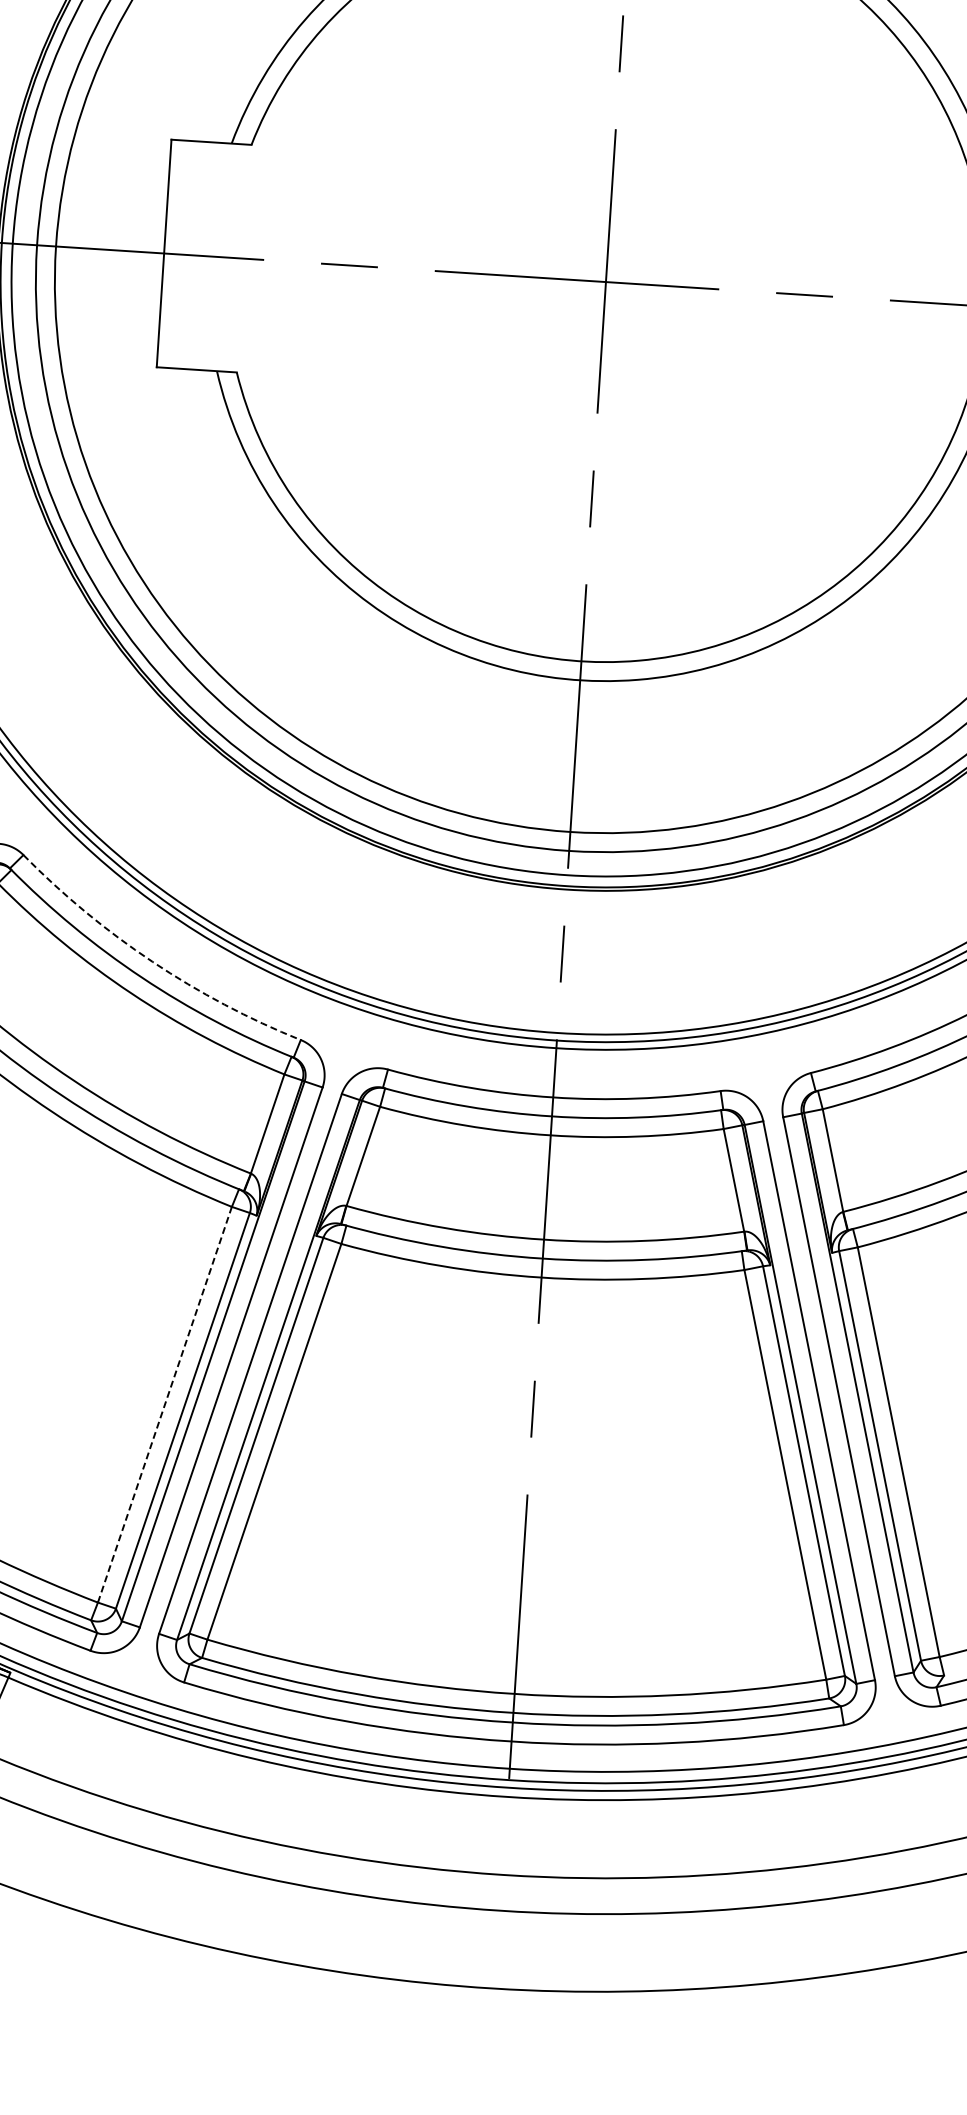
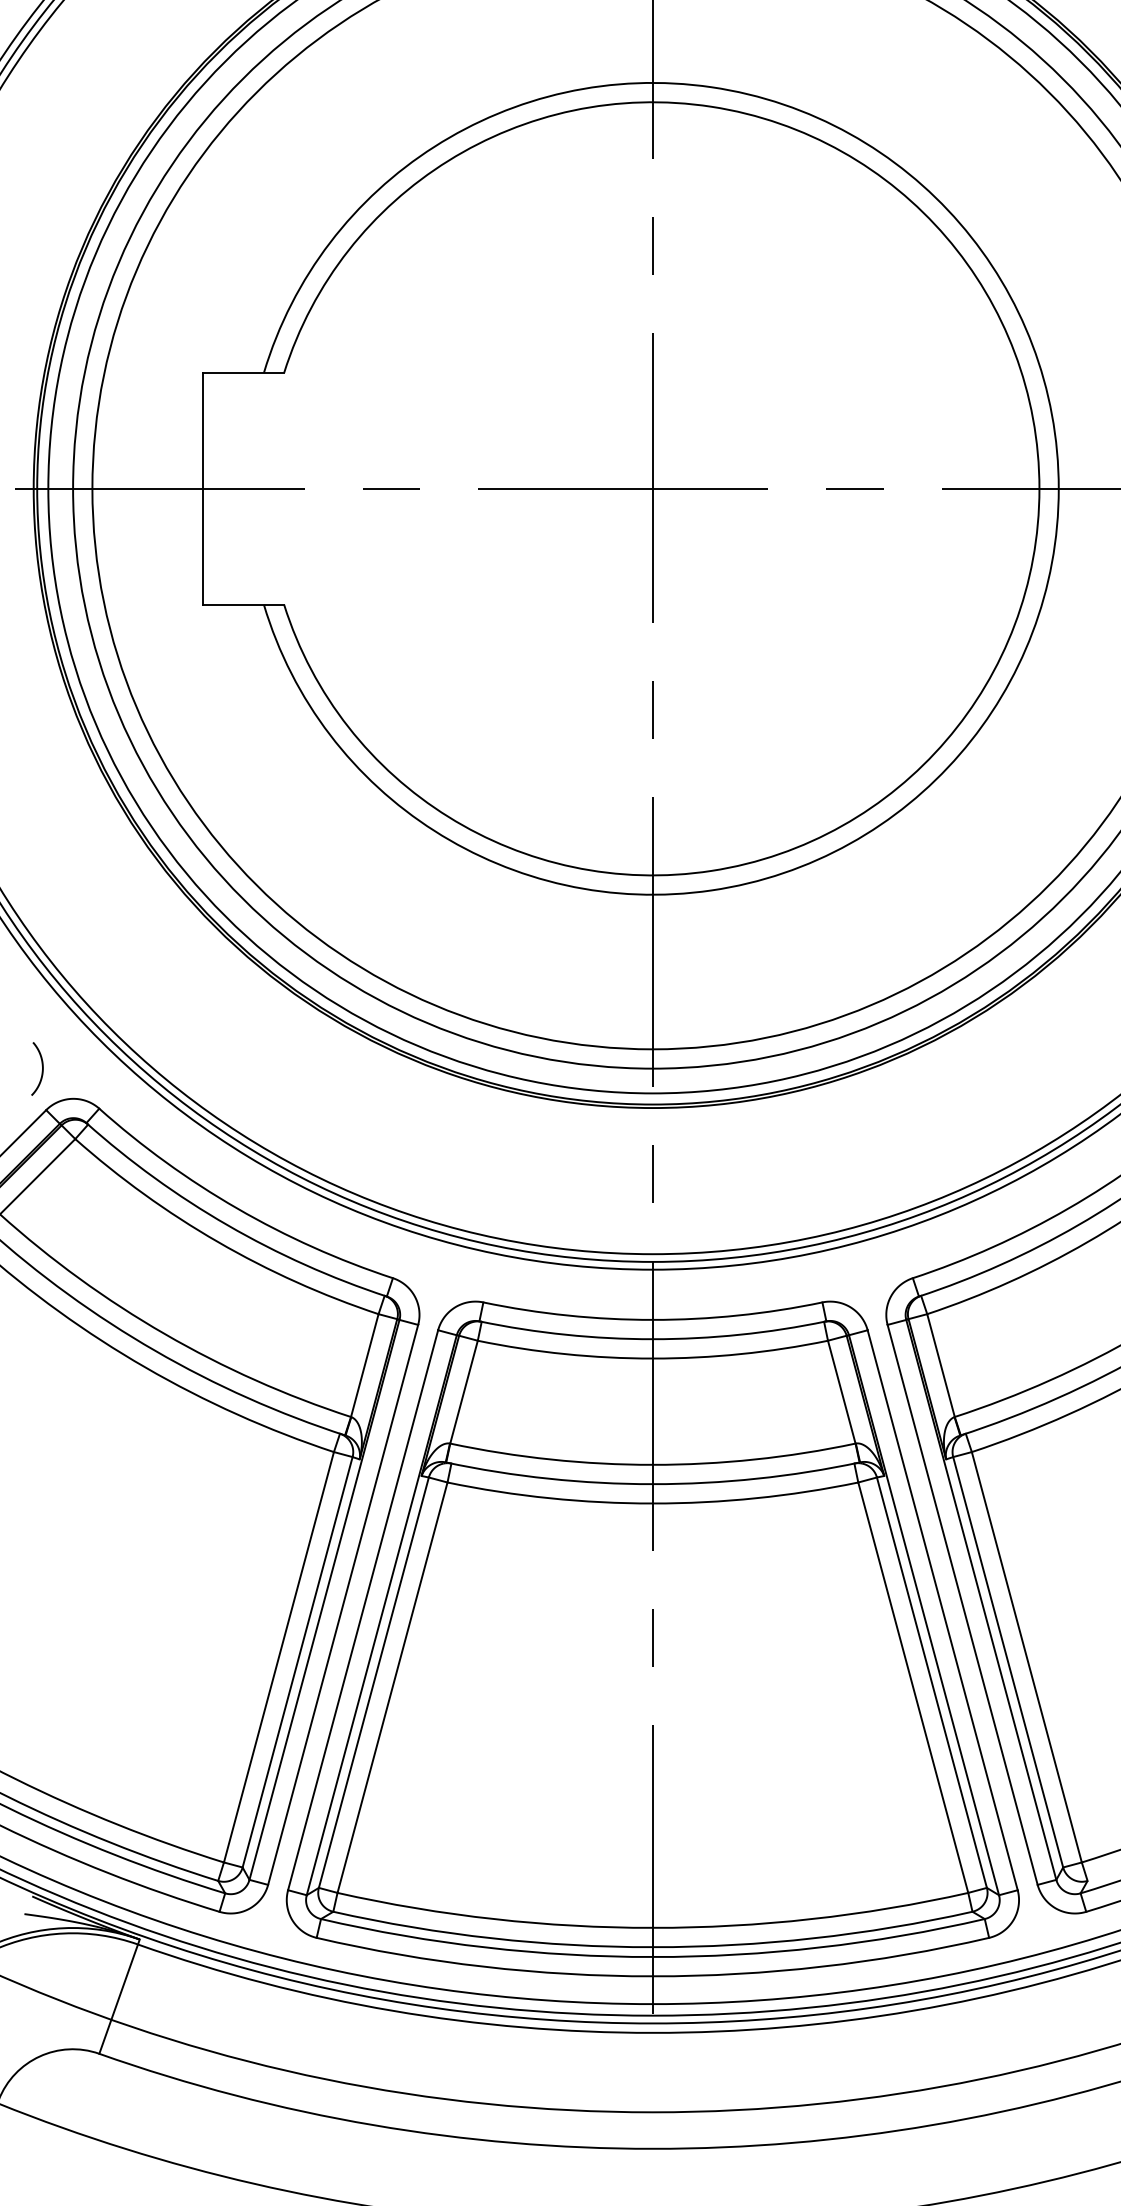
arc: (152, 961) -> (237, 1208), dashed -> solid
line: (165, 1404) -> (279, 1656), dashed -> solid

